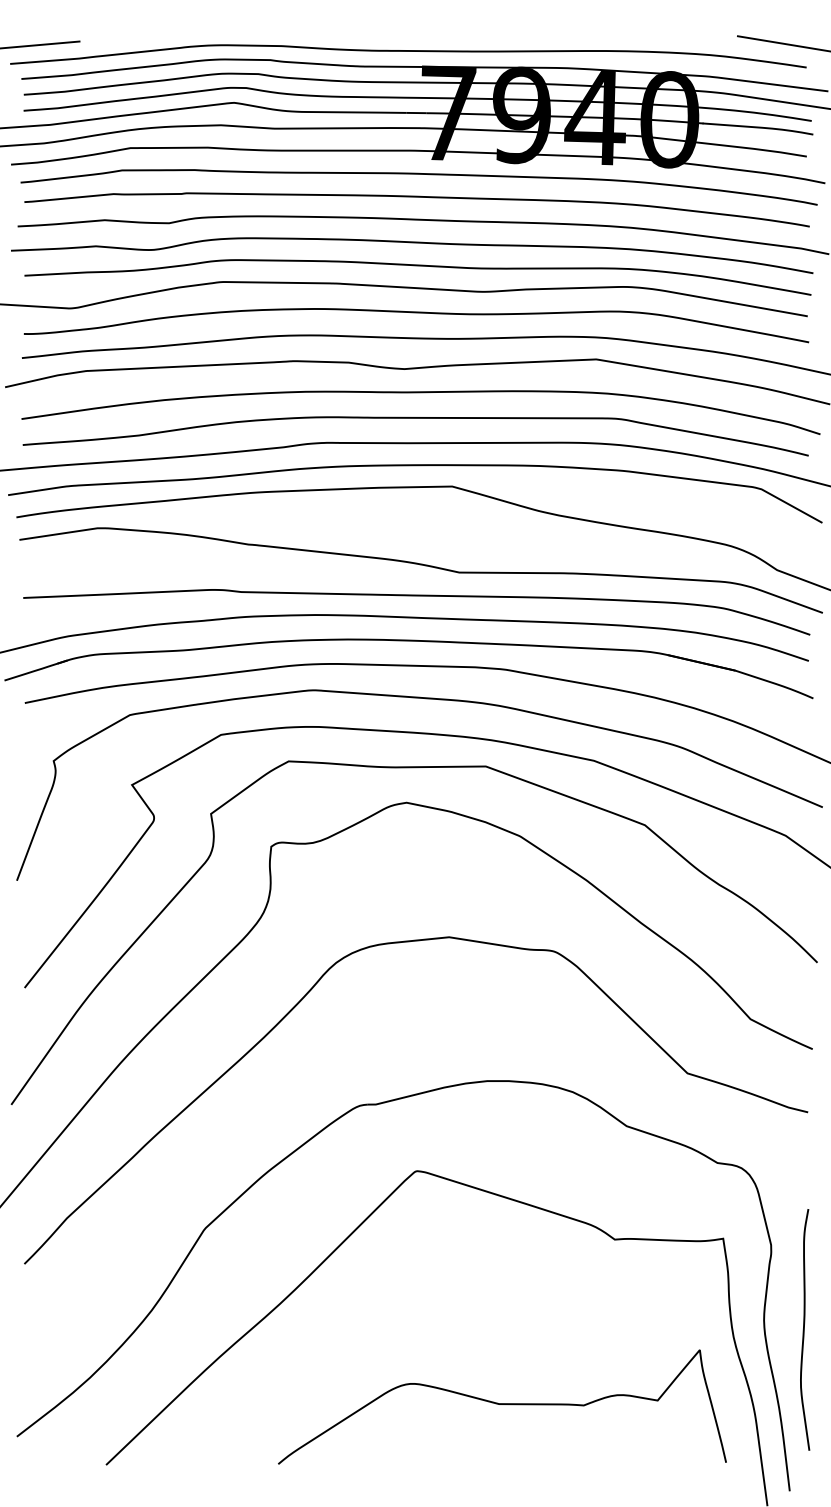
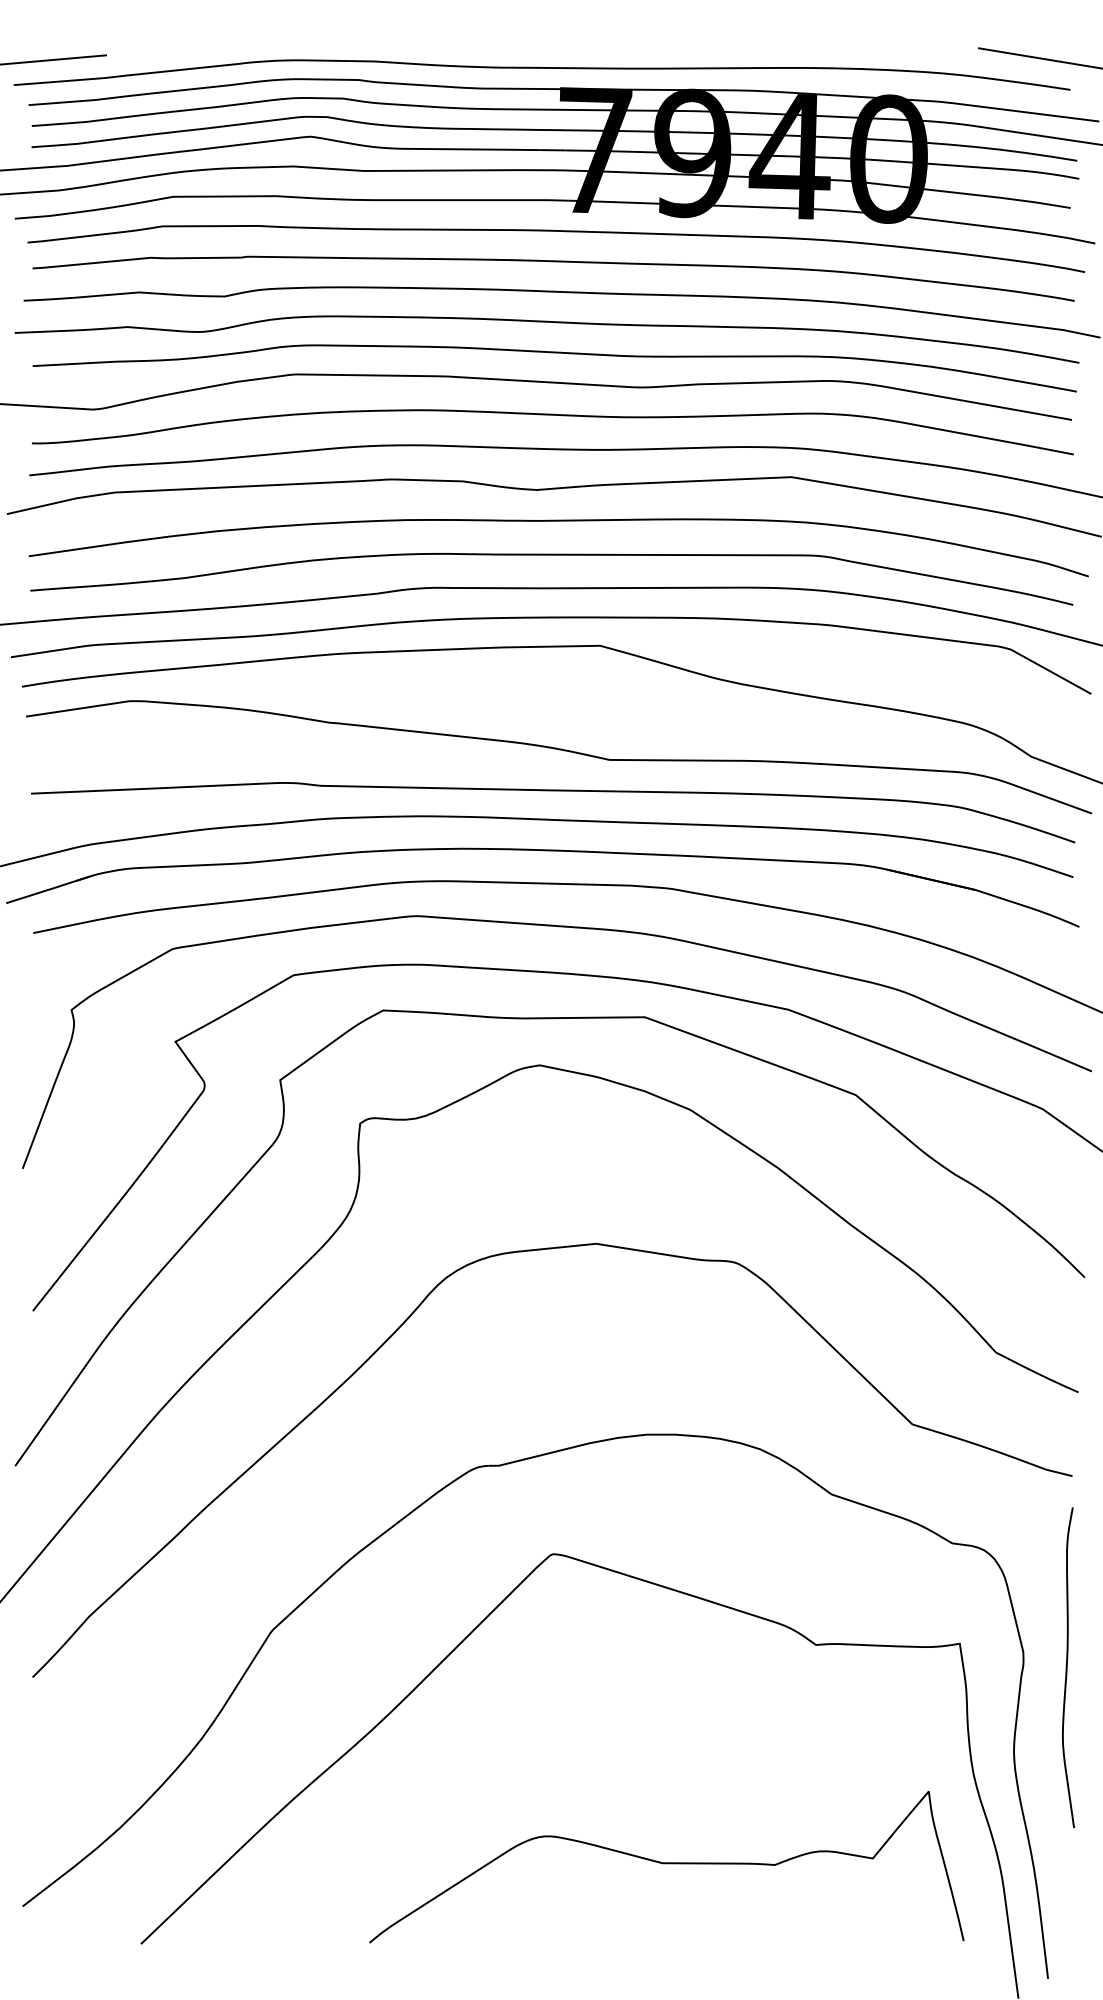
curve: (804, 1329) -> (1067, 1667), moved

